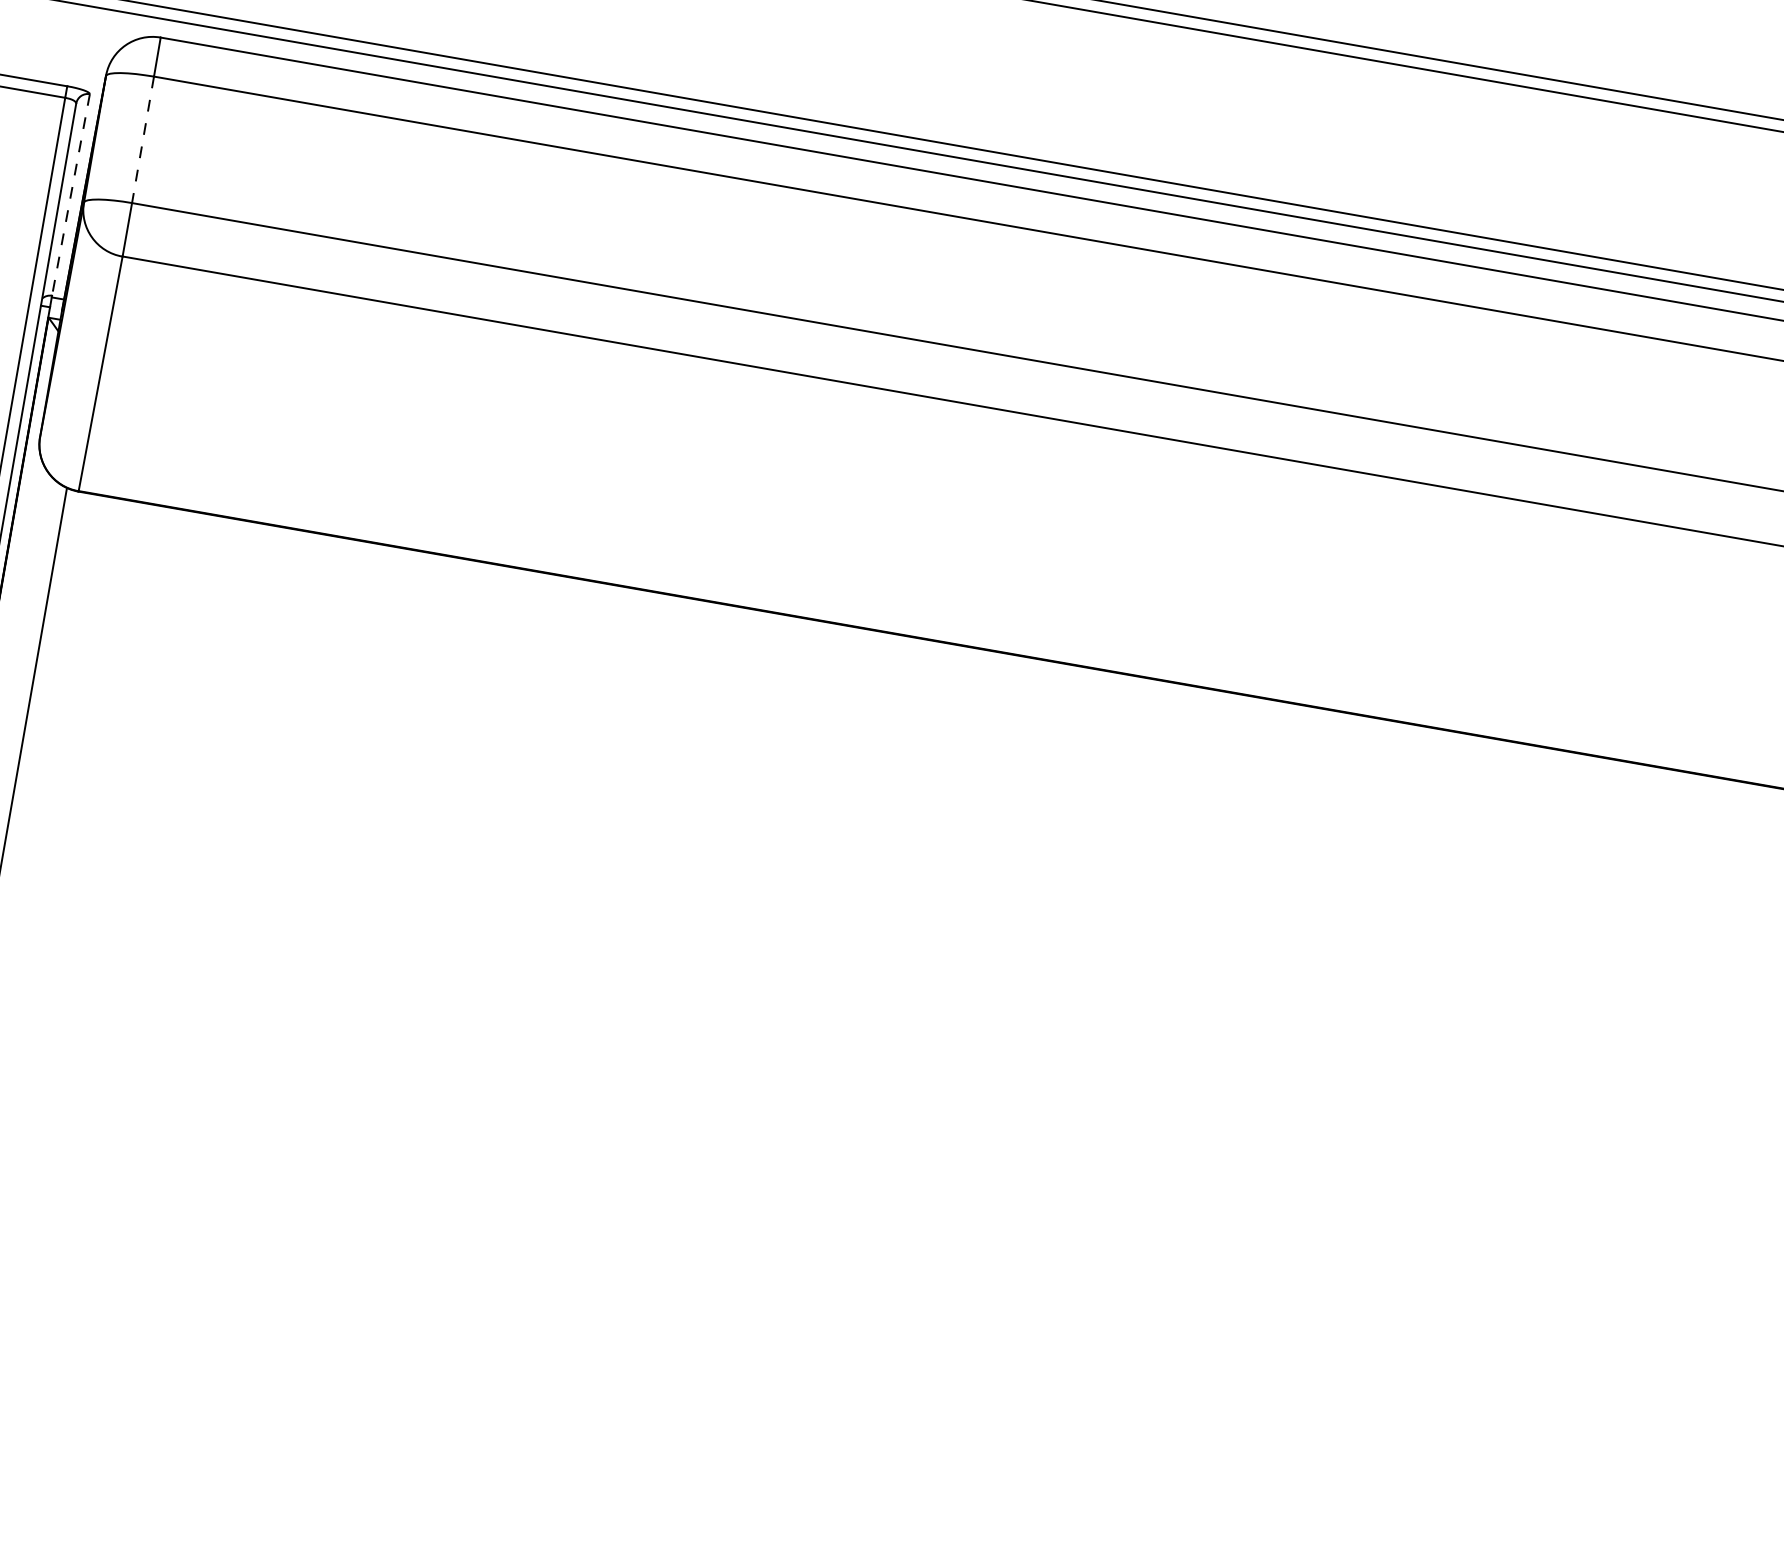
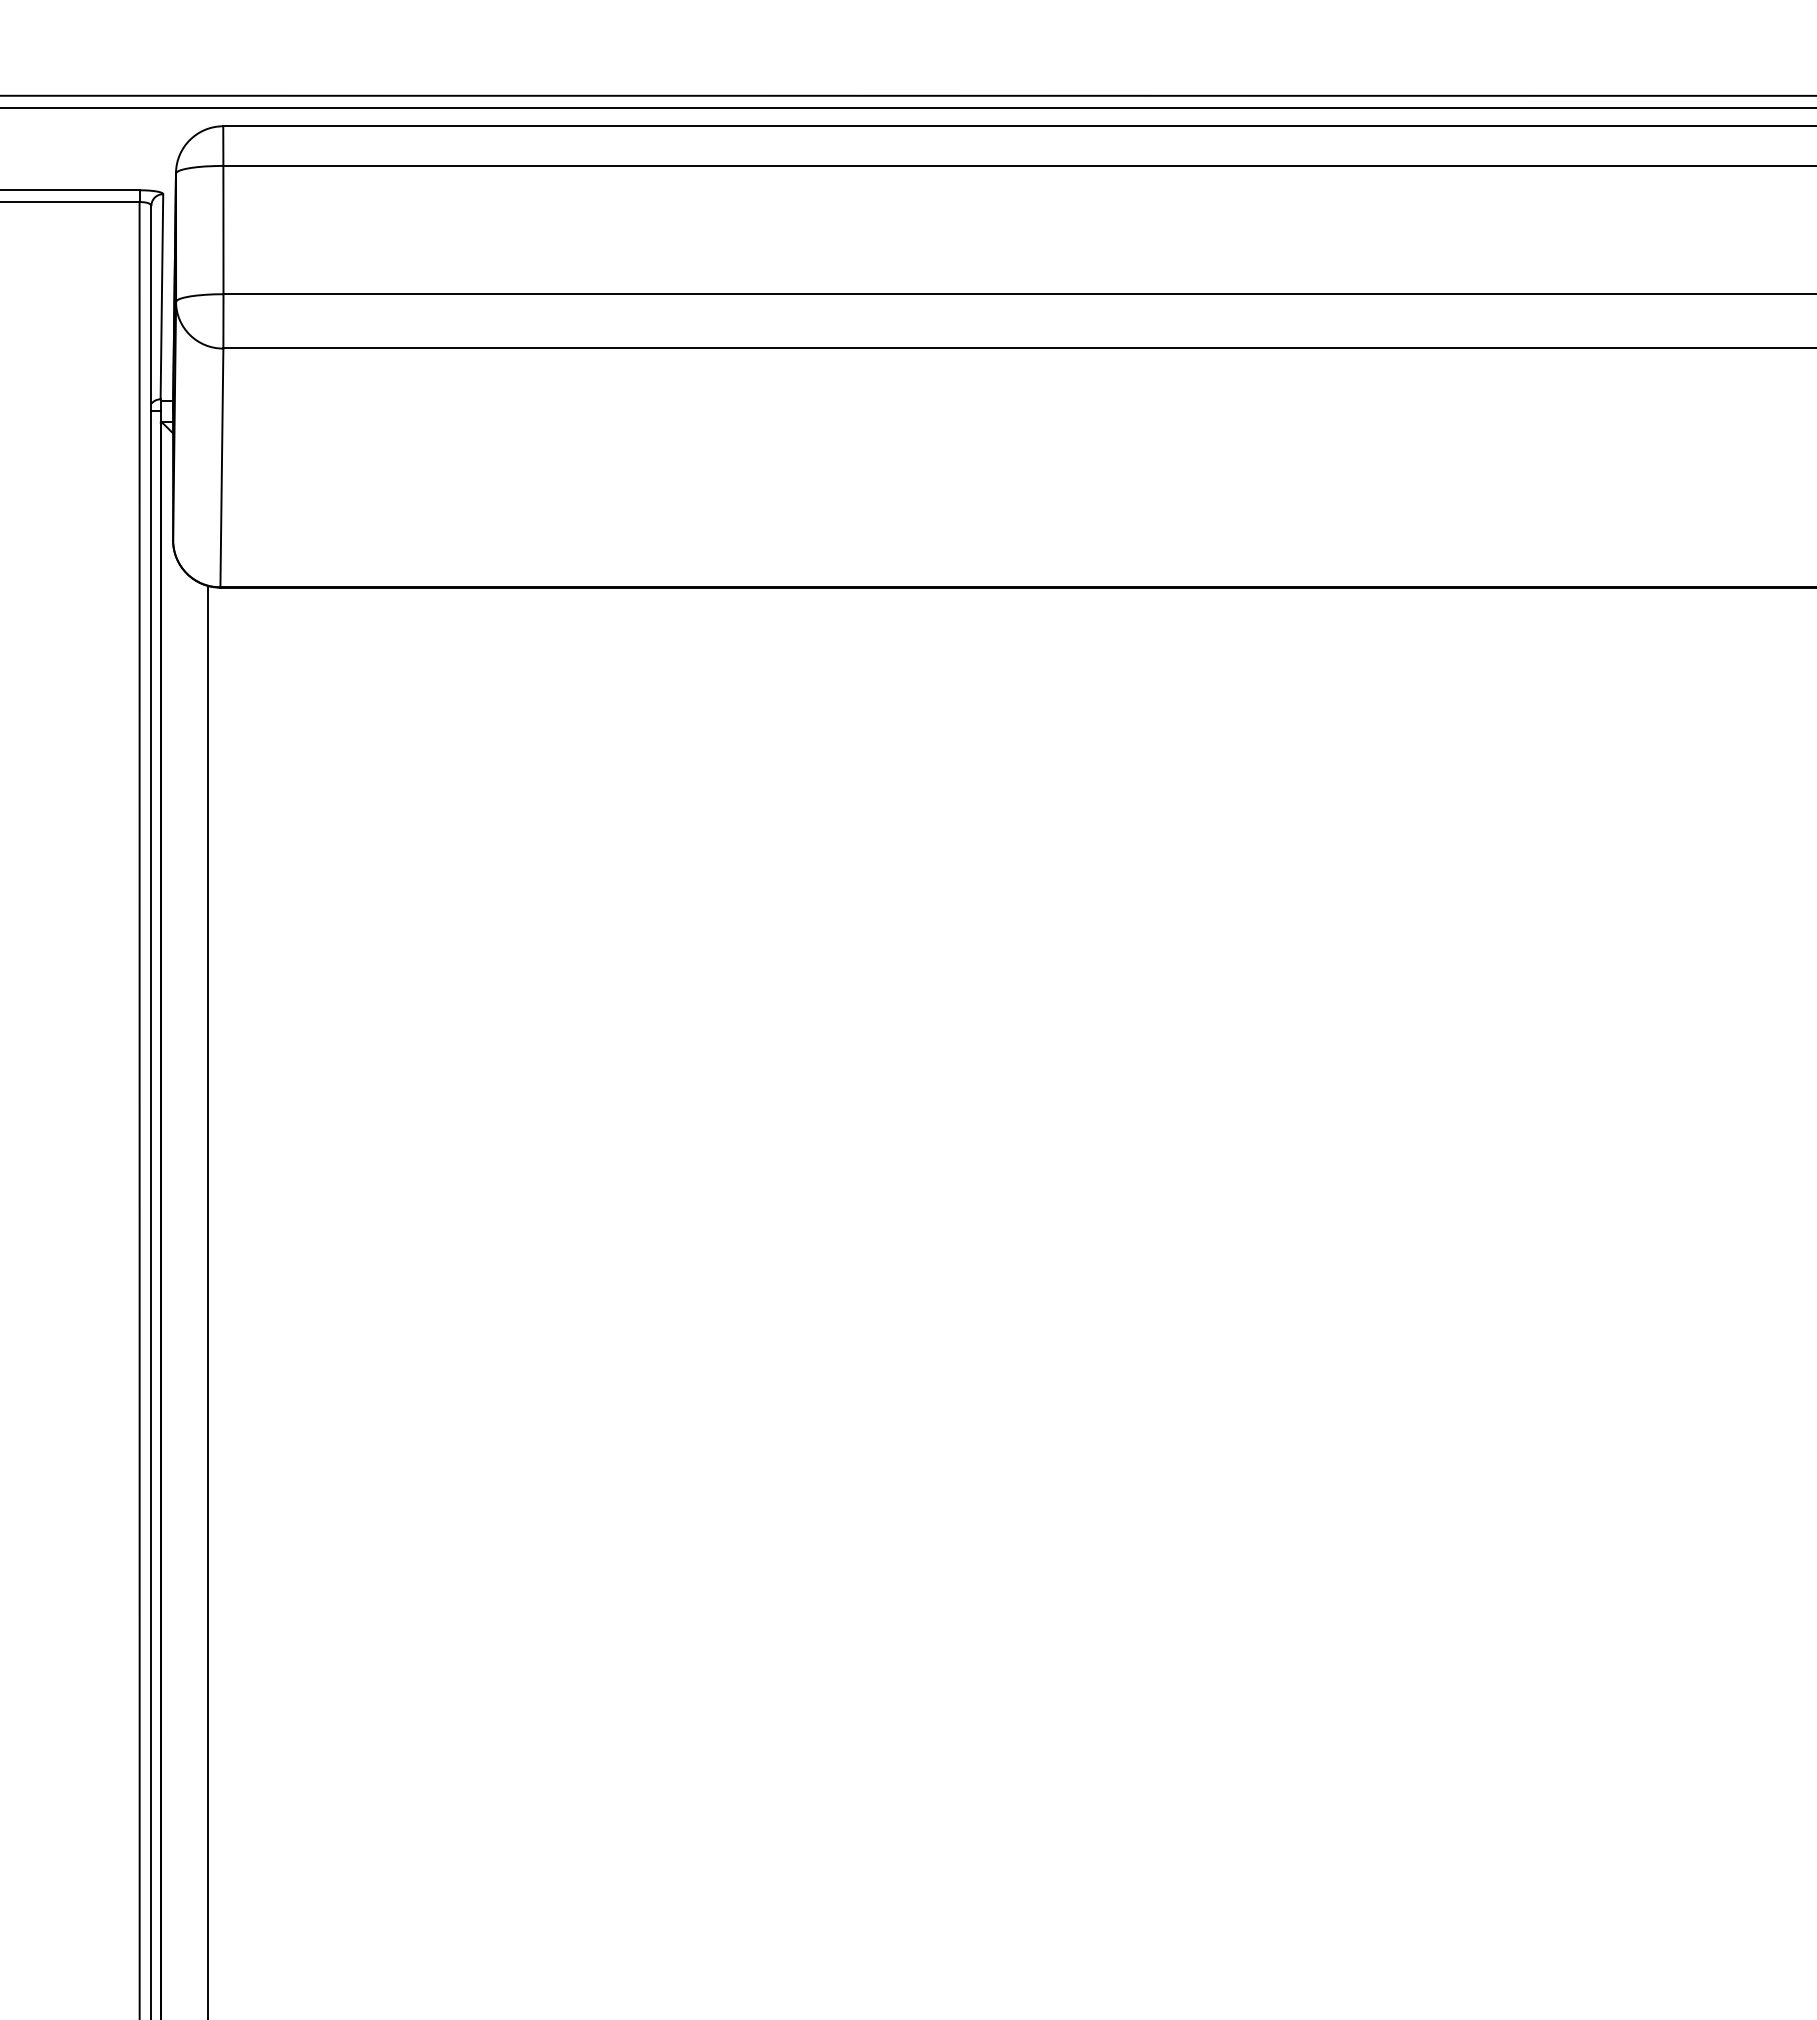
line: (143, 140) -> (223, 230), dashed -> solid
line: (70, 194) -> (161, 296), dashed -> solid

